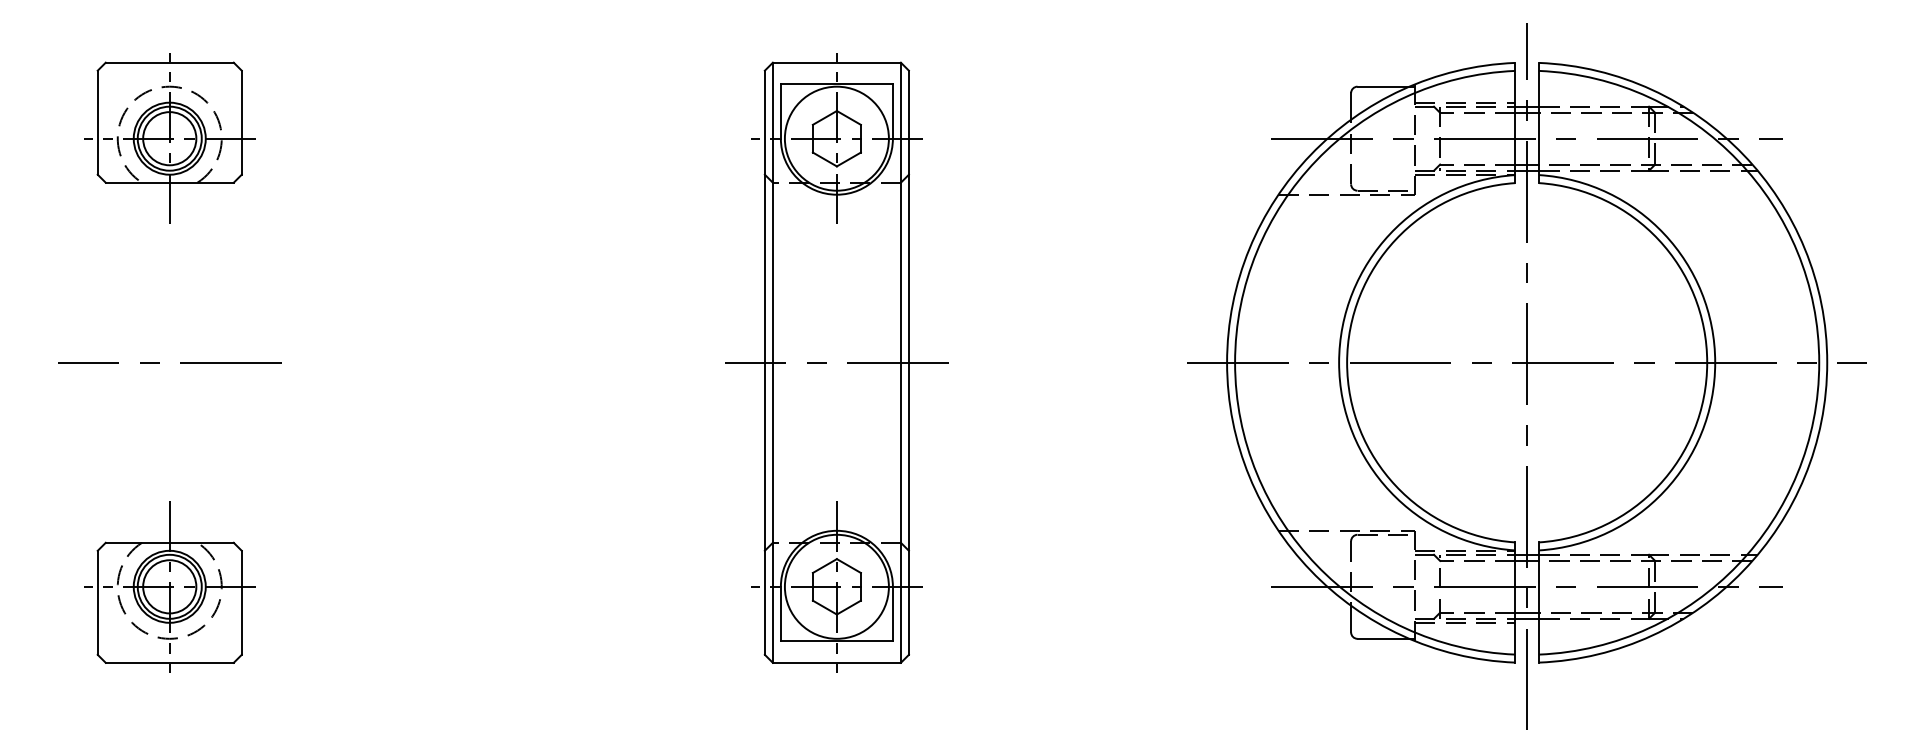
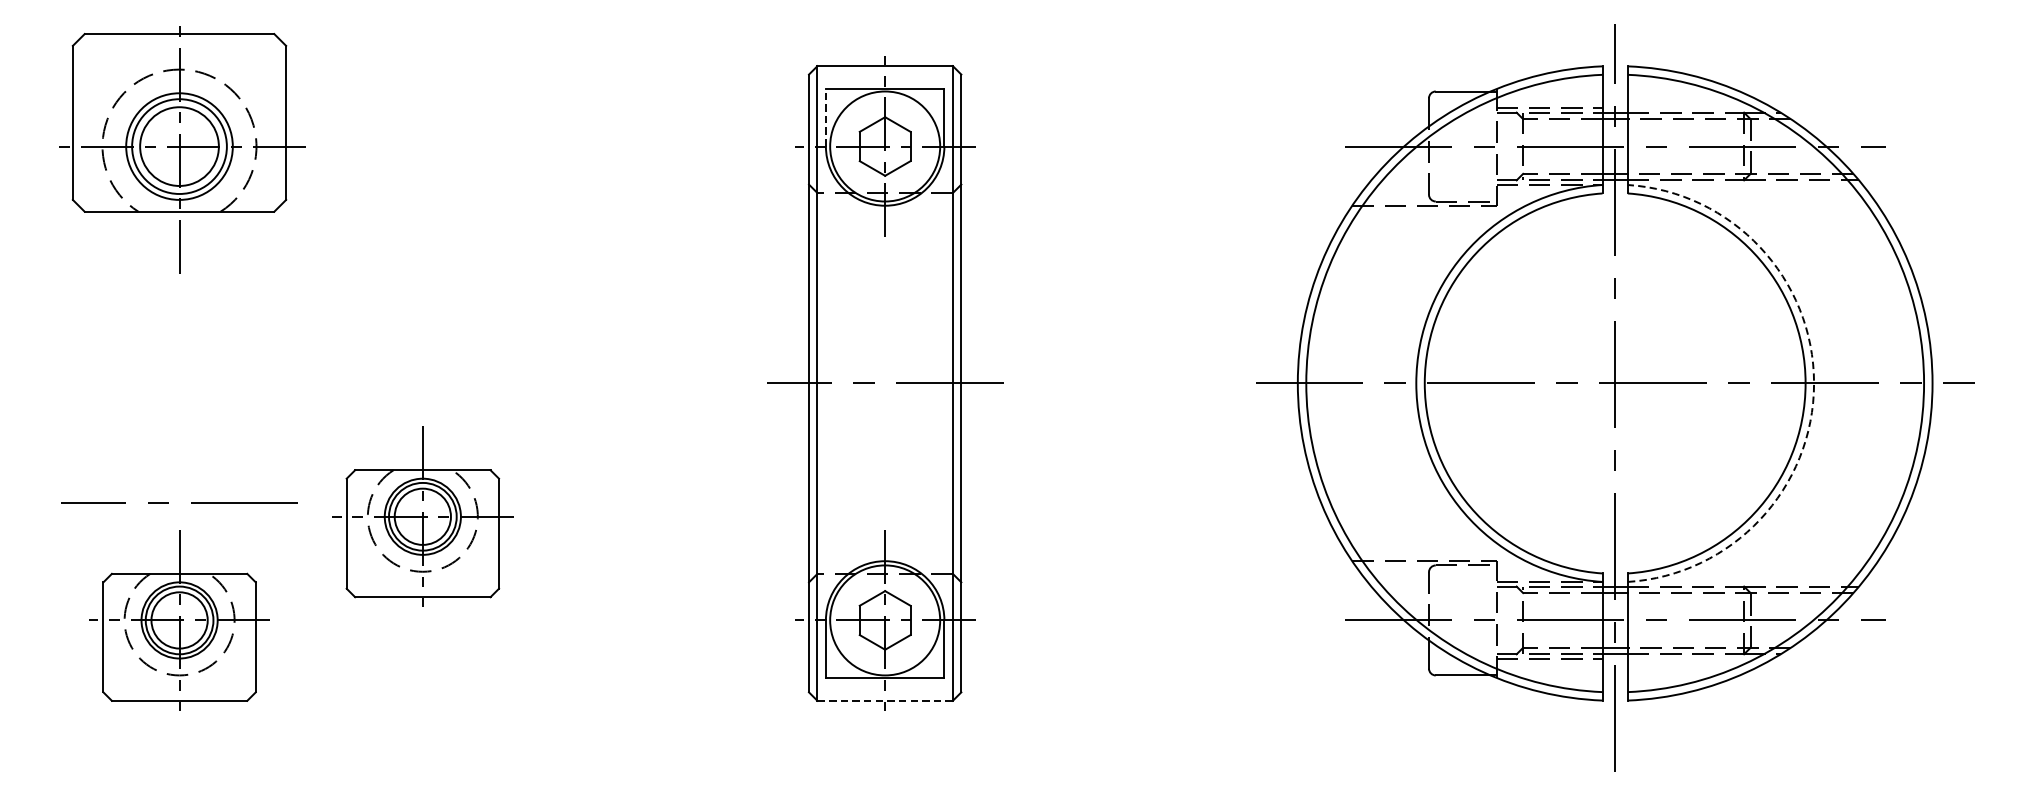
line: (780, 111) -> (825, 117), solid -> dashed
part: (169, 138) -> (179, 146), size x1.4
line: (159, 362) -> (168, 502), moved
arc: (1715, 362) -> (1814, 383), solid -> dashed
part: (399, 488) -> (422, 516), added
line: (837, 662) -> (885, 700), solid -> dashed

